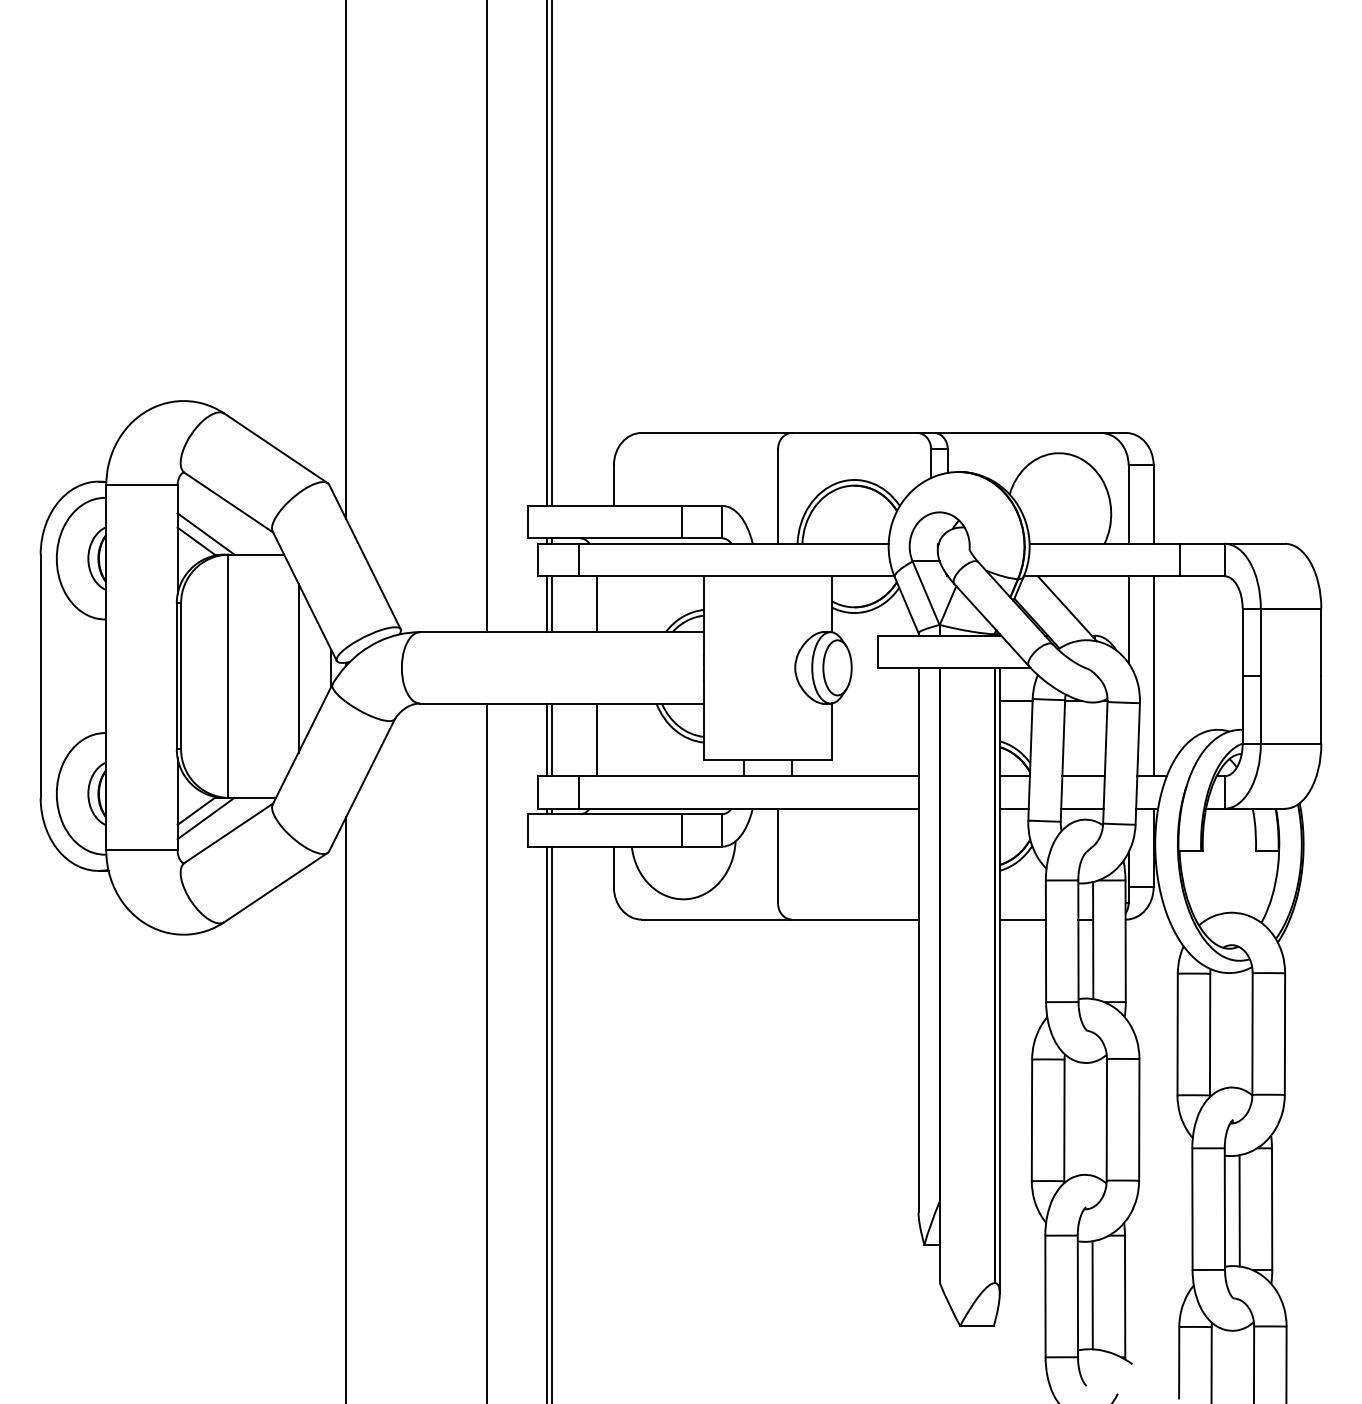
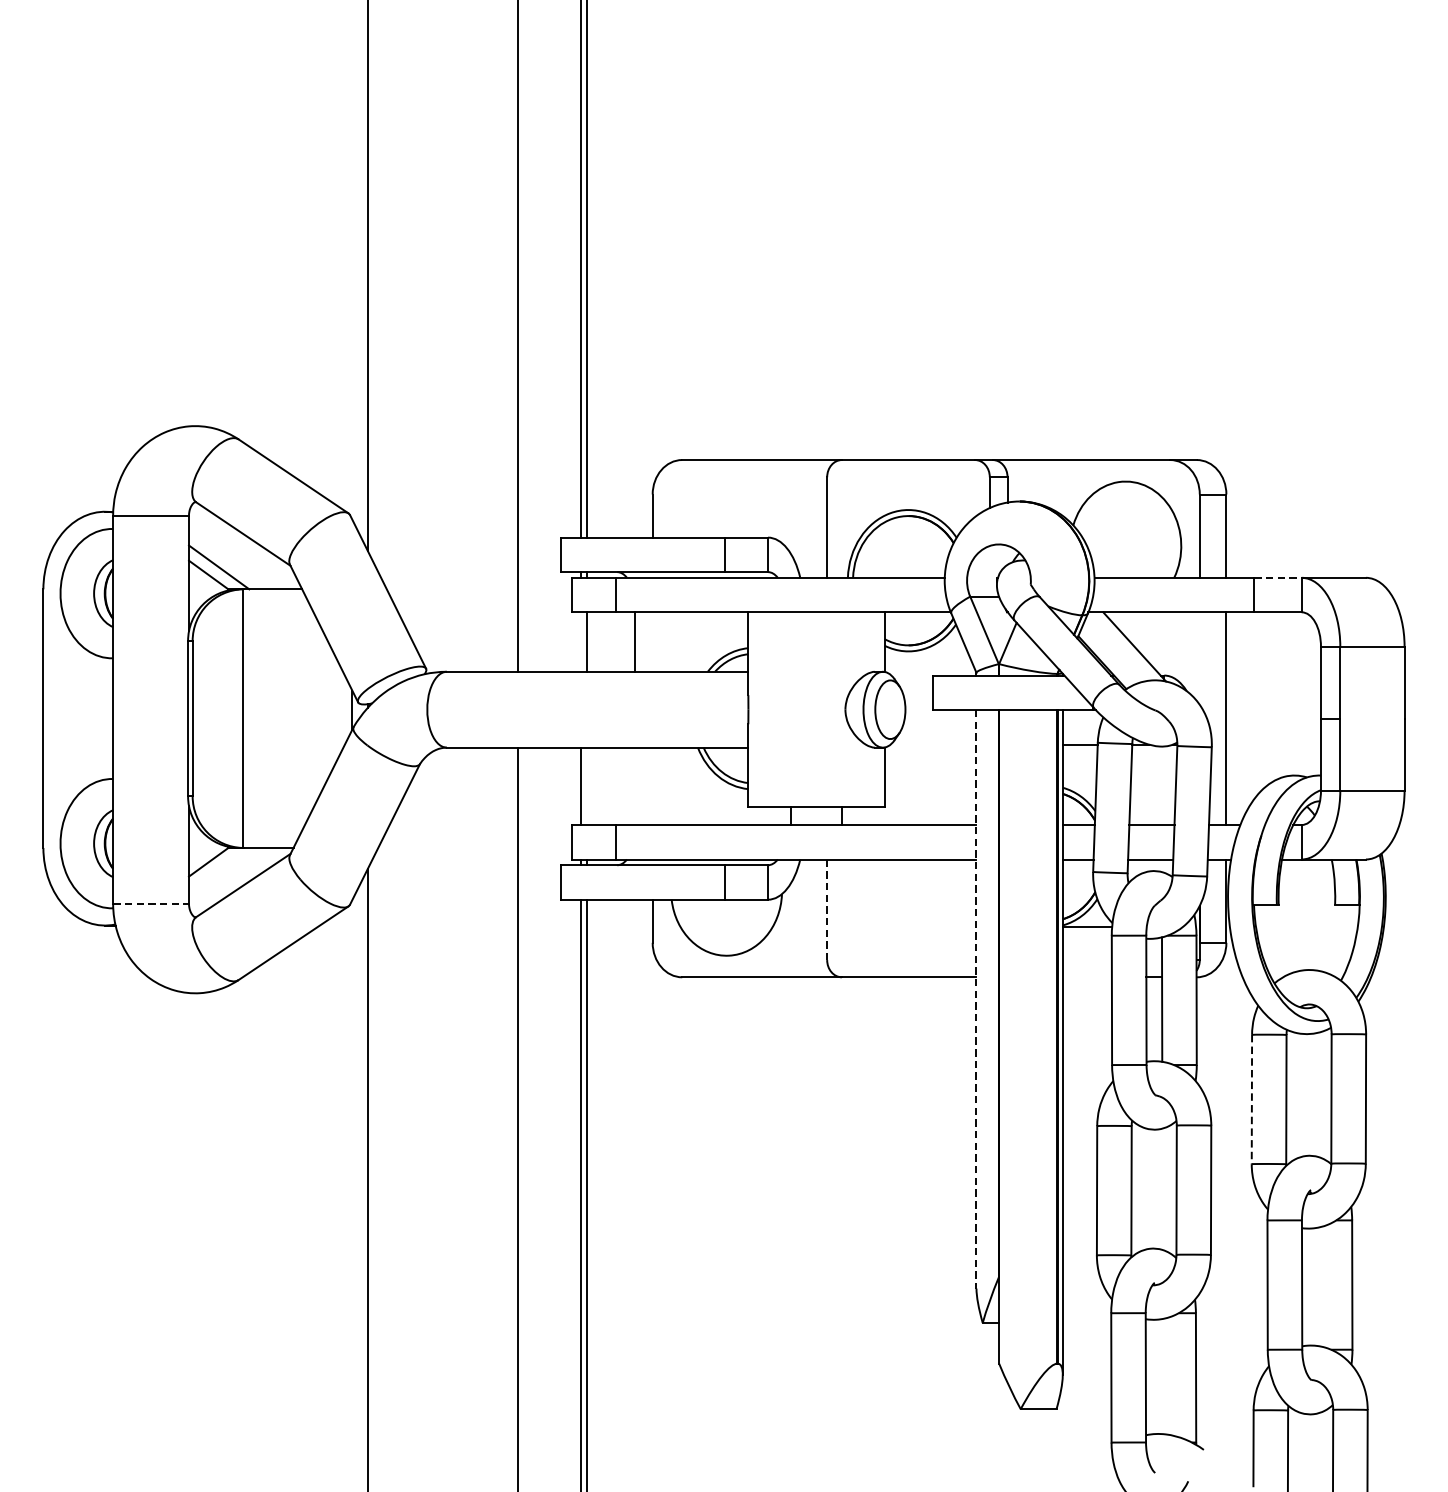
line: (1202, 543) -> (1278, 577), solid -> dashed
line: (546, 604) -> (581, 642), removed
line: (1128, 619) -> (1199, 658), removed
line: (298, 667) -> (317, 709), removed
line: (551, 739) -> (586, 785), removed
line: (597, 739) -> (635, 785), removed
line: (205, 818) -> (218, 869), removed
line: (141, 850) -> (150, 903), solid -> dashed
line: (778, 856) -> (827, 910), solid -> dashed
line: (1022, 919) -> (1086, 927), moved
line: (918, 940) -> (976, 999), solid -> dashed
line: (1177, 1034) -> (1251, 1099), solid -> dashed
line: (1239, 1210) -> (1317, 1286), removed
line: (1092, 1295) -> (1161, 1376), removed

